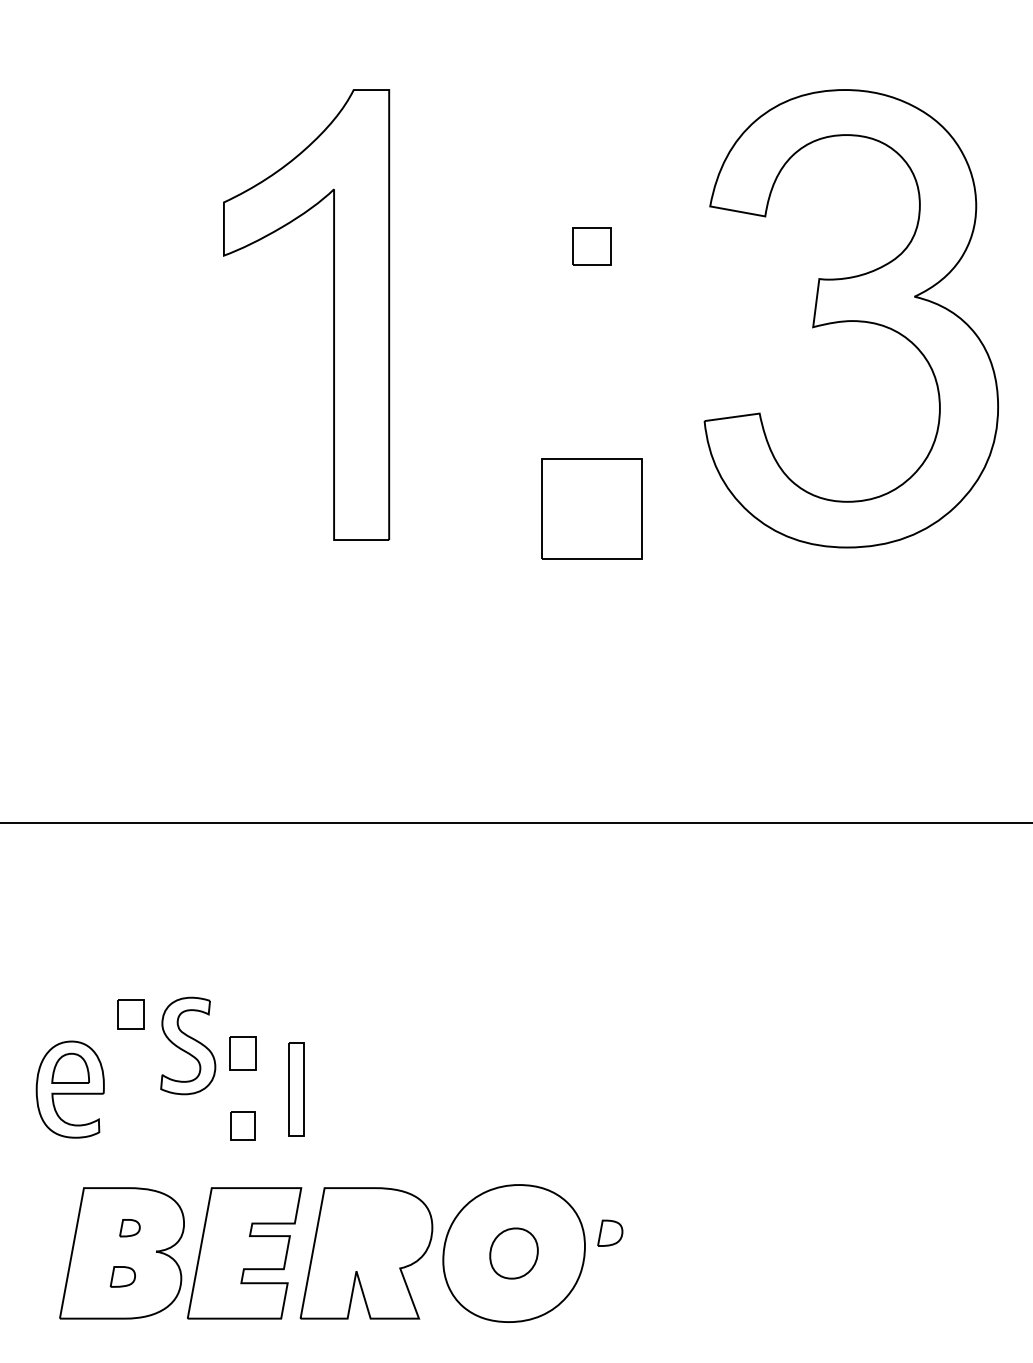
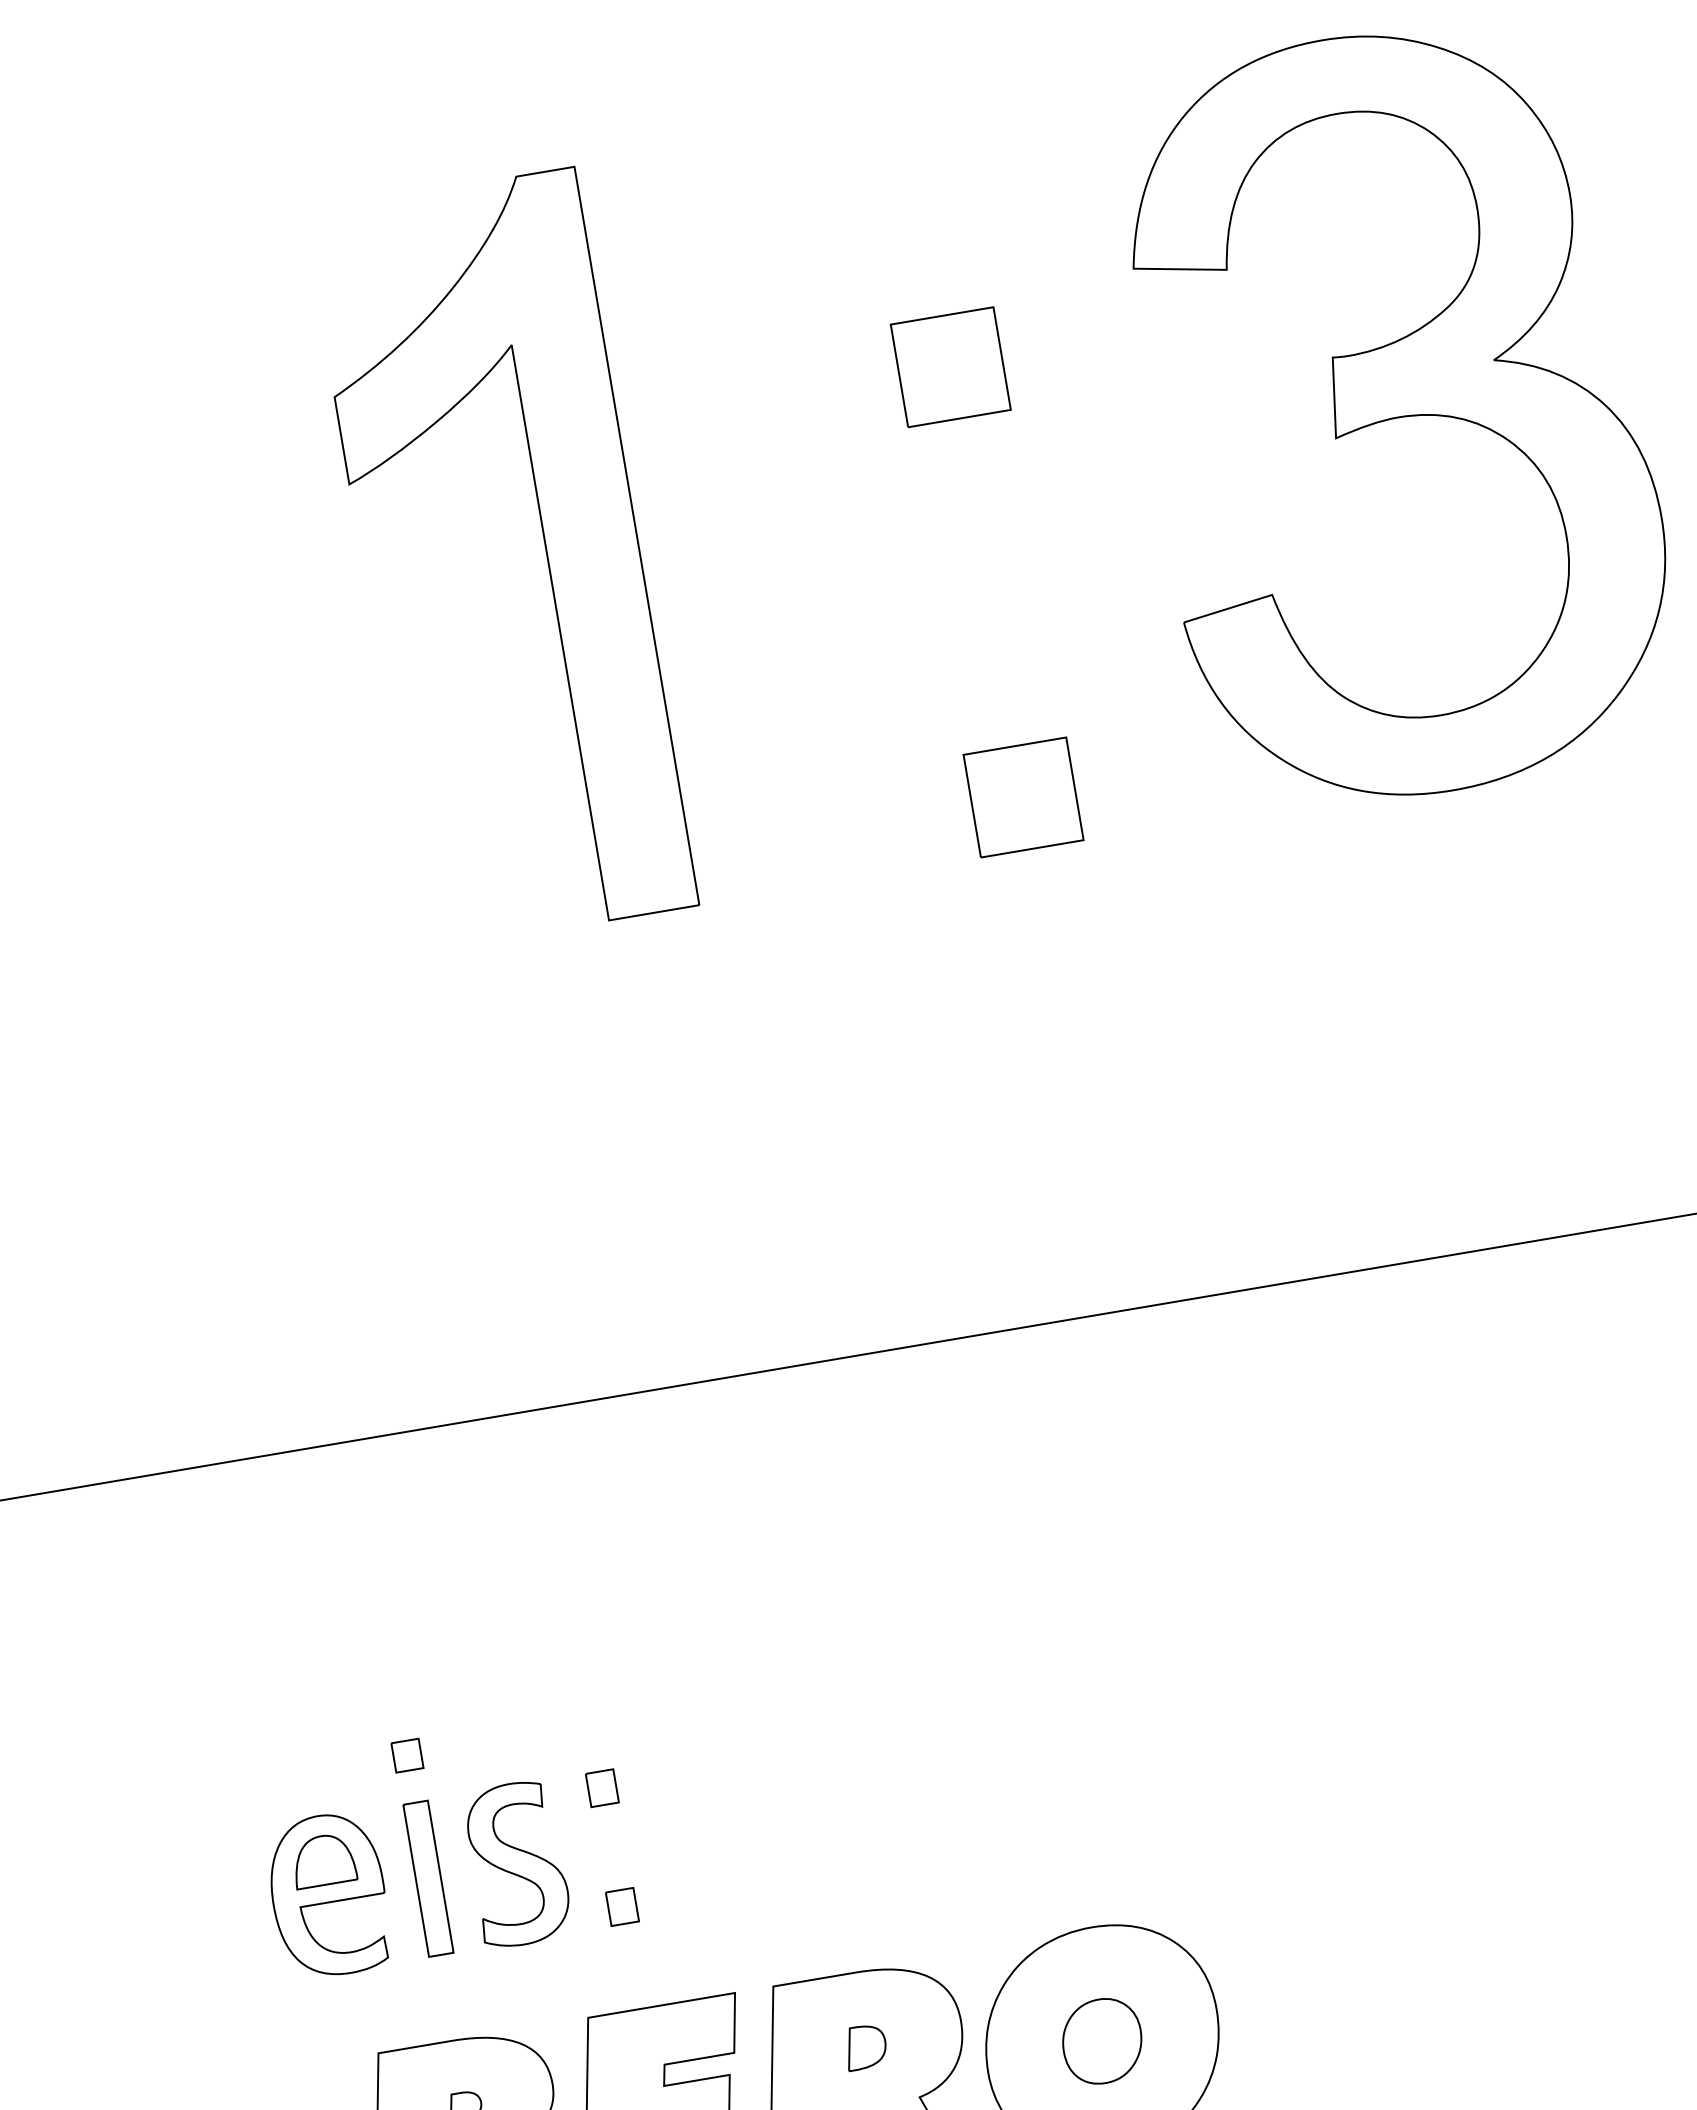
part: (591, 246) -> (949, 367), size x1.67
part: (591, 508) -> (1022, 797), size x0.62
part: (130, 1014) -> (406, 1755), size x0.62
part: (188, 1045) -> (517, 1863), moved
part: (243, 1053) -> (602, 1788), size x0.62
part: (296, 1089) -> (429, 1878), moved
part: (243, 1125) -> (622, 1906), size x0.71
part: (610, 1232) -> (865, 2045), moved

